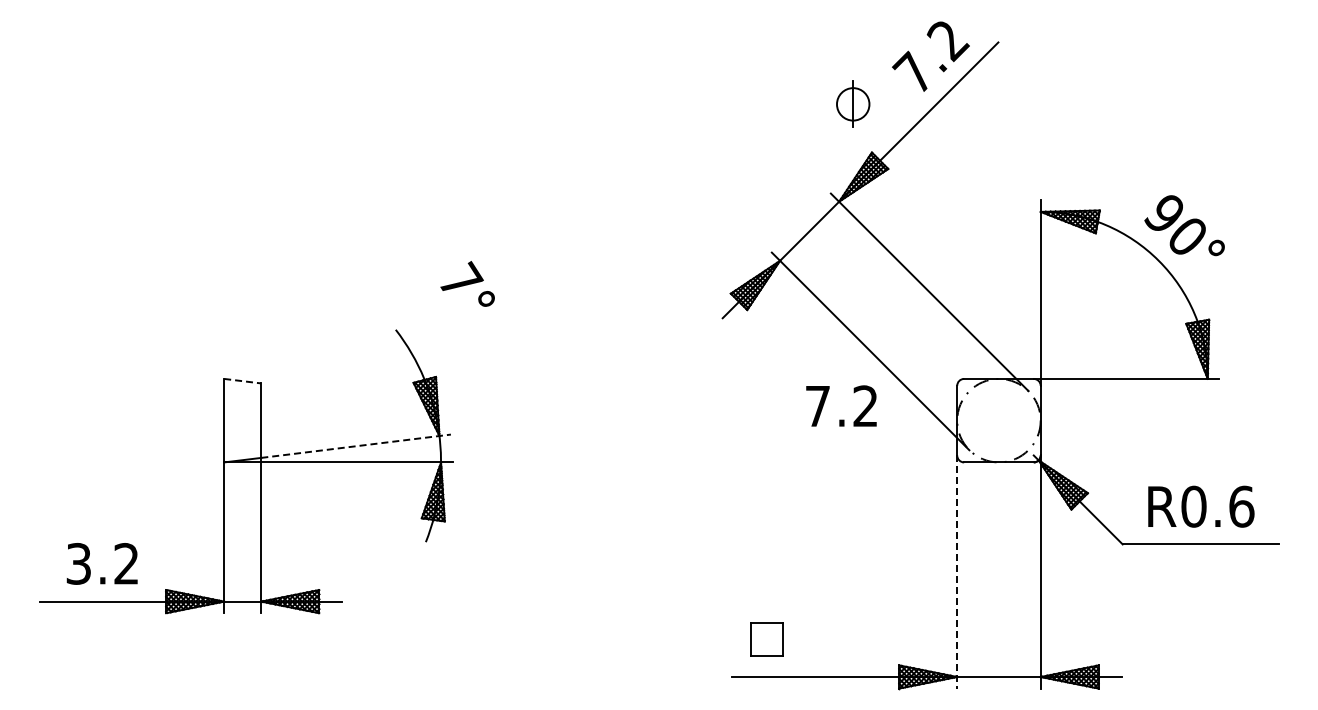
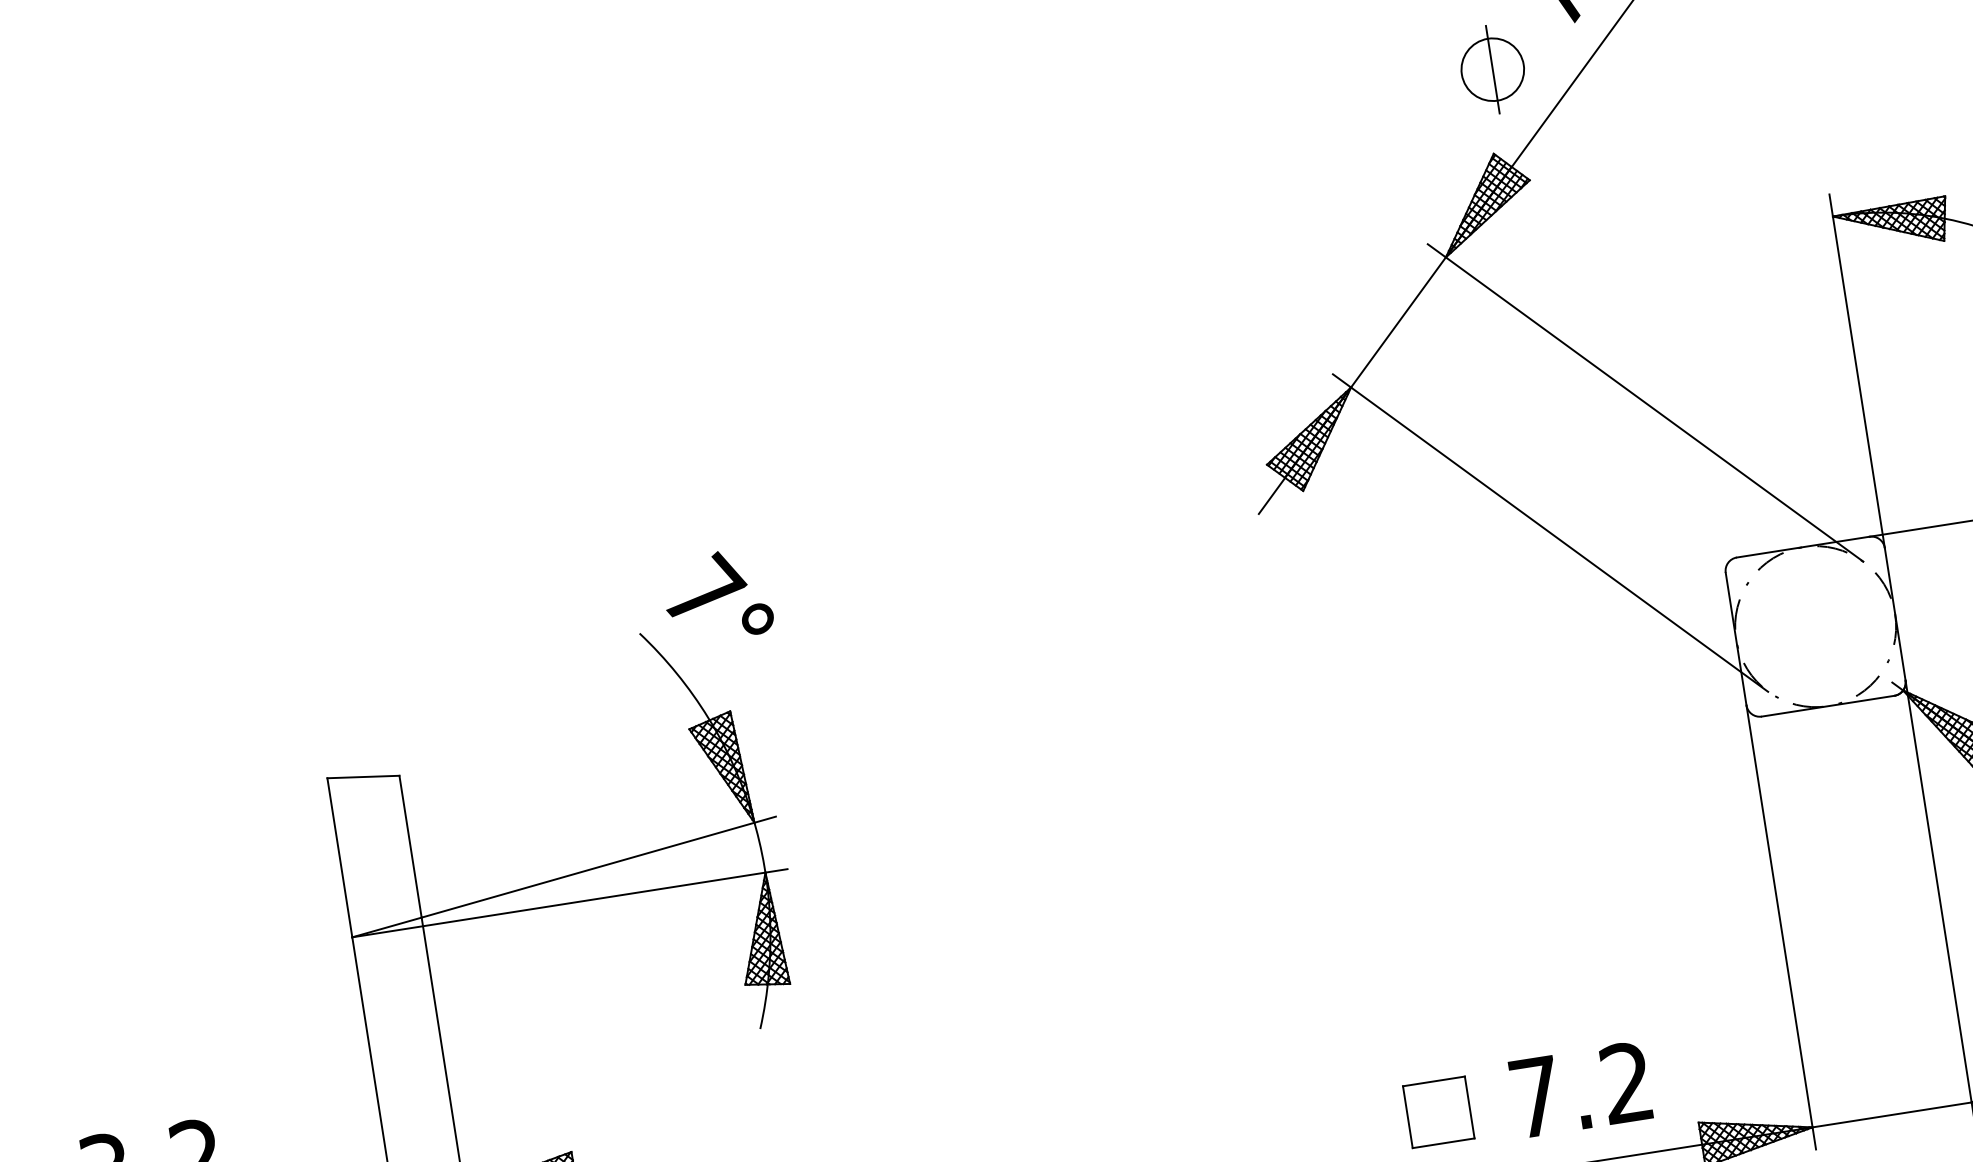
part: (853, 103) -> (1493, 67), moved
text: (467, 283) -> (717, 595), moved
line: (242, 381) -> (363, 777), dashed -> solid
text: (841, 405) -> (1580, 1088), moved
line: (356, 446) -> (599, 867), dashed -> solid
line: (957, 572) -> (1781, 928), dashed -> solid

